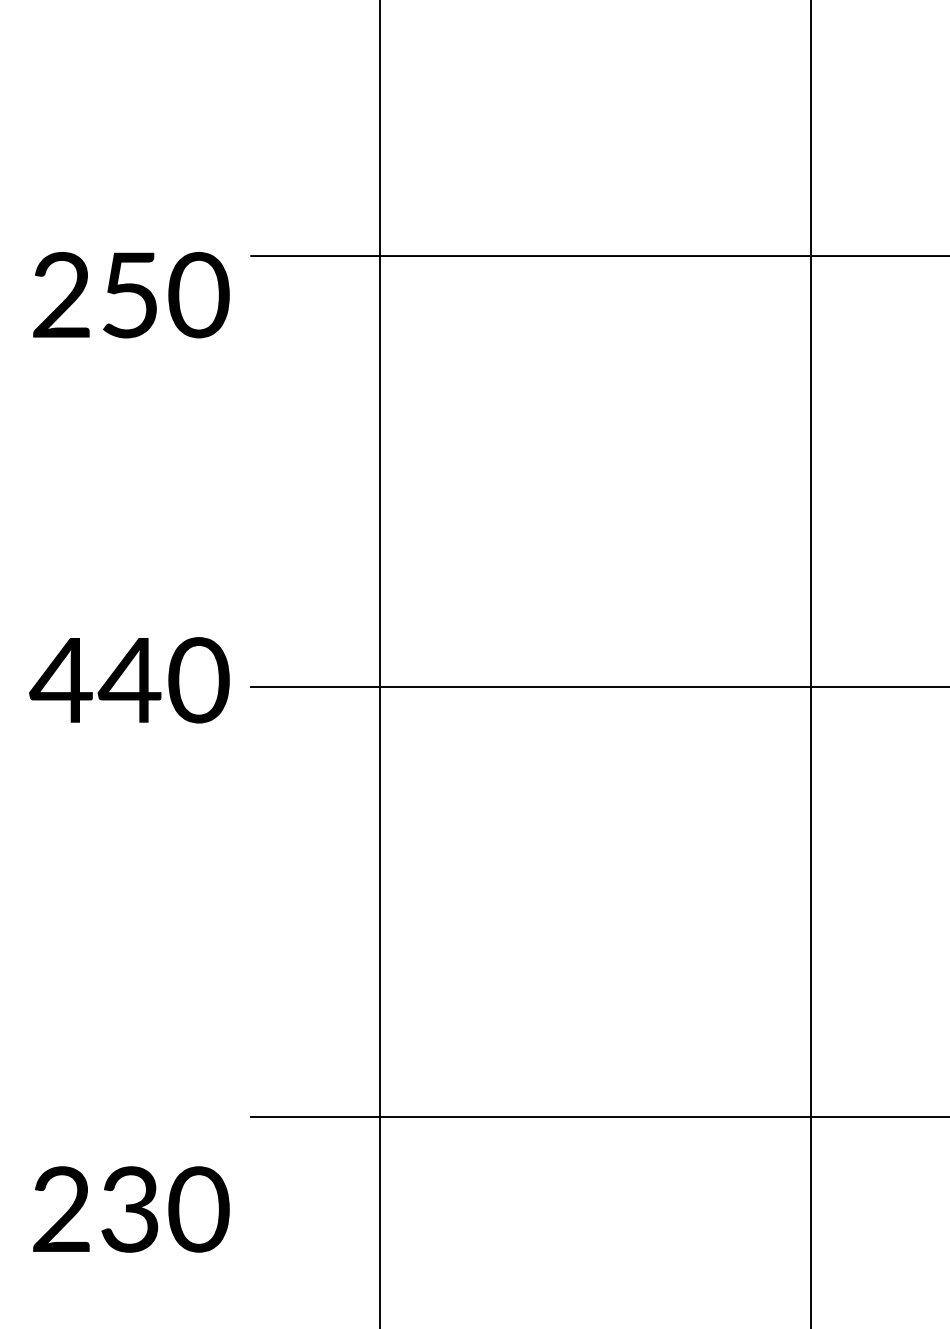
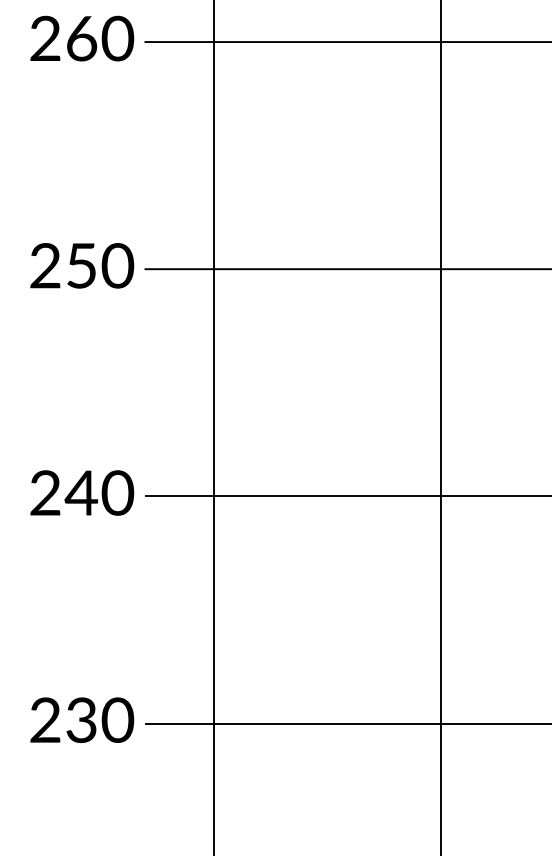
text: (131, 294) -> (82, 265), moved
text: (59, 679) -> (44, 492), 440 -> 240
text: (131, 1208) -> (82, 719), moved

